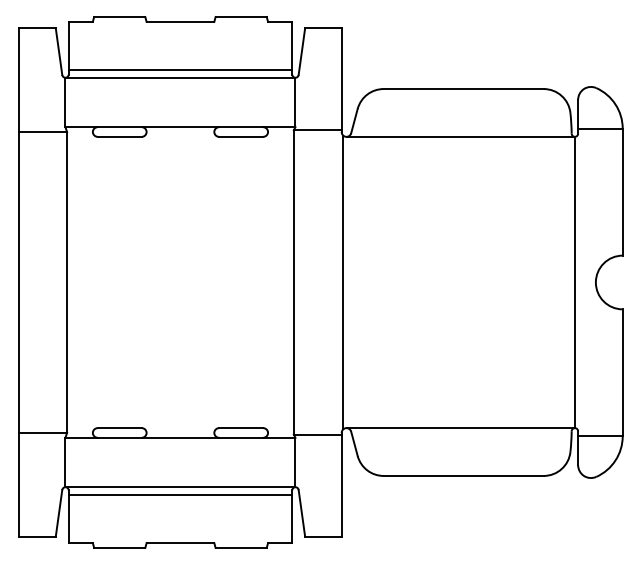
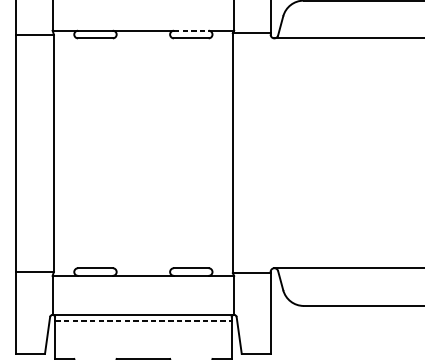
line: (241, 127) -> (191, 30), solid -> dashed
line: (343, 282) -> (272, 153), removed
line: (180, 495) -> (143, 321), solid -> dashed

